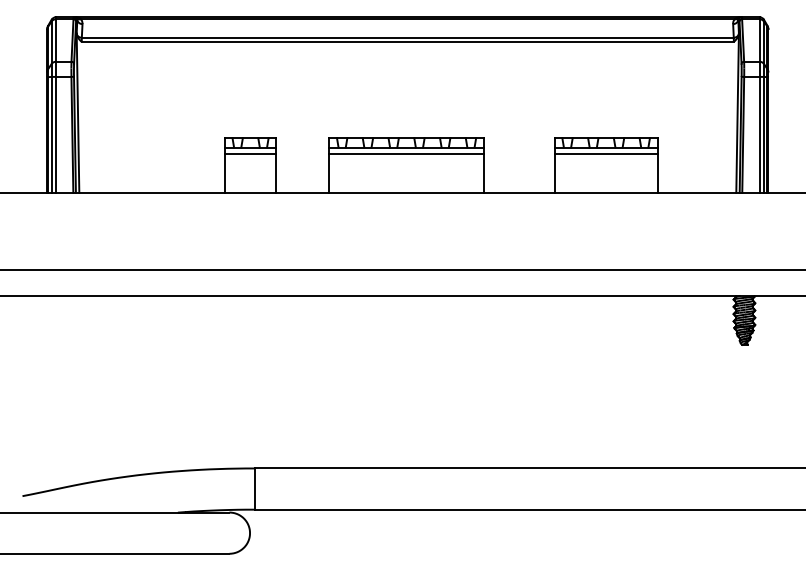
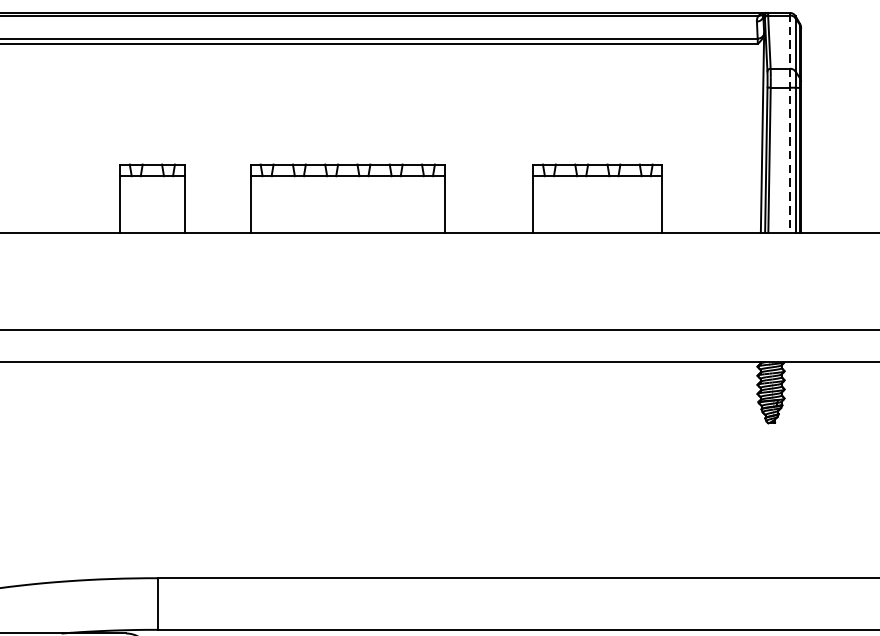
line: (759, 105) -> (789, 123), solid -> dashed
line: (250, 153) -> (152, 183), removed
line: (406, 153) -> (347, 183), removed
line: (605, 153) -> (597, 183), removed

